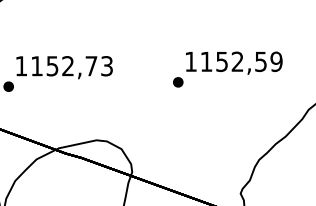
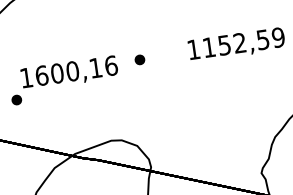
text: (72, 66) -> (77, 71), 1152,73 -> 1600,16
part: (178, 82) -> (140, 60), moved

